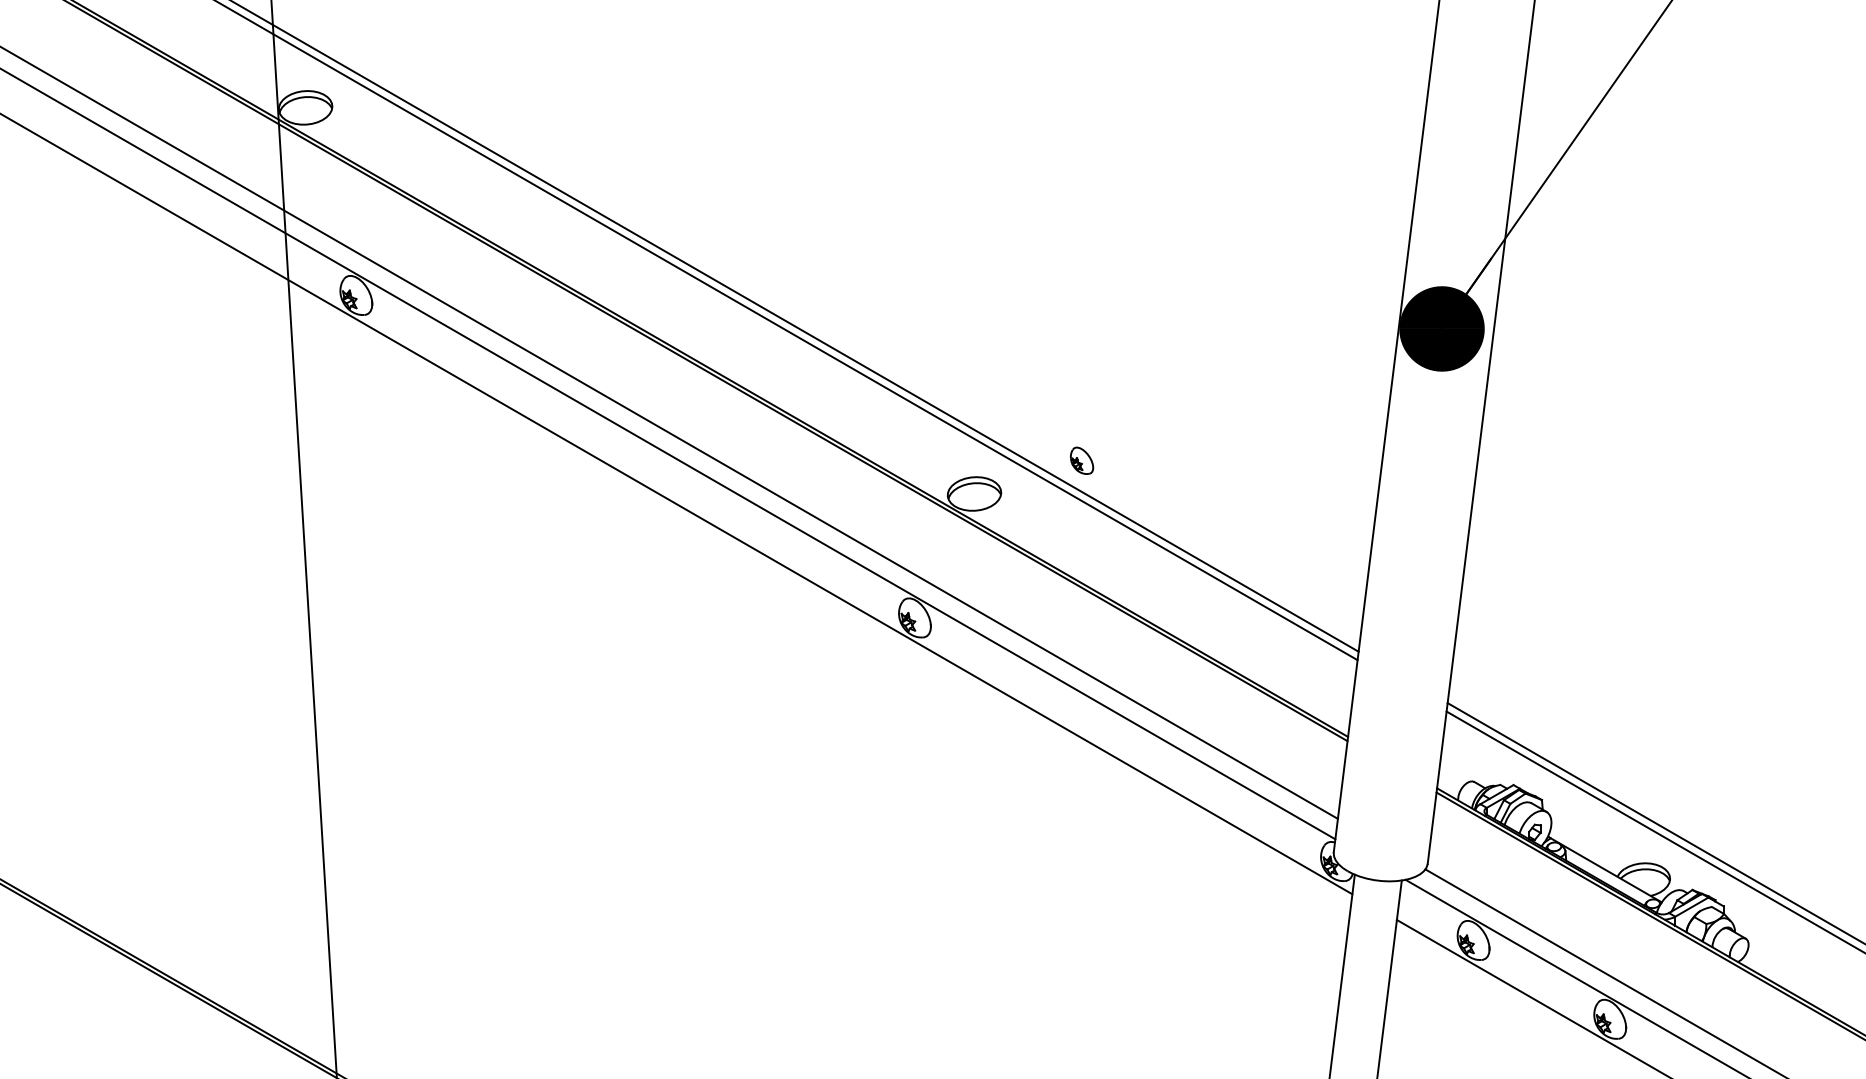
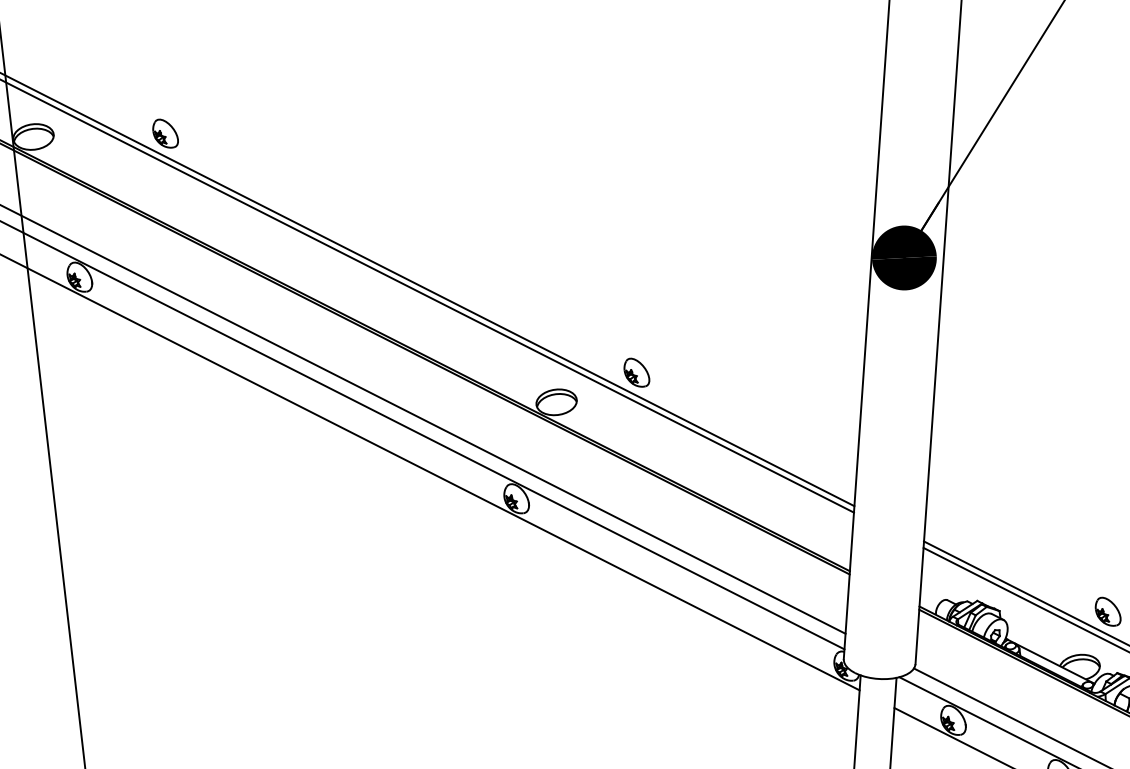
part: (479, 112) -> (165, 133), added
part: (1081, 460) -> (636, 372), size x1.43
part: (1684, 808) -> (1107, 611), added

